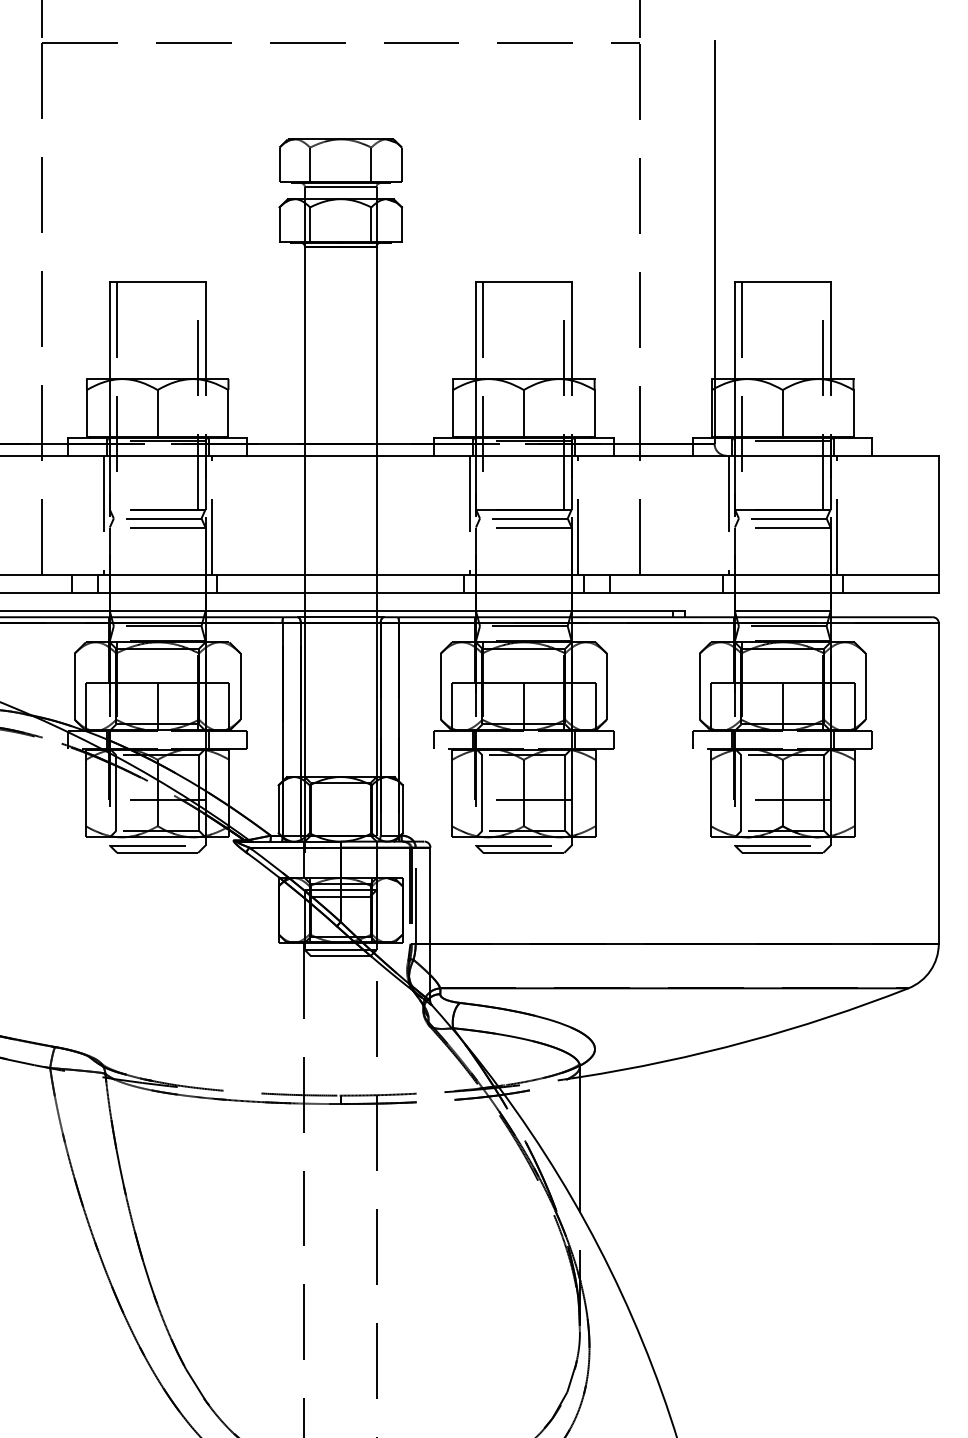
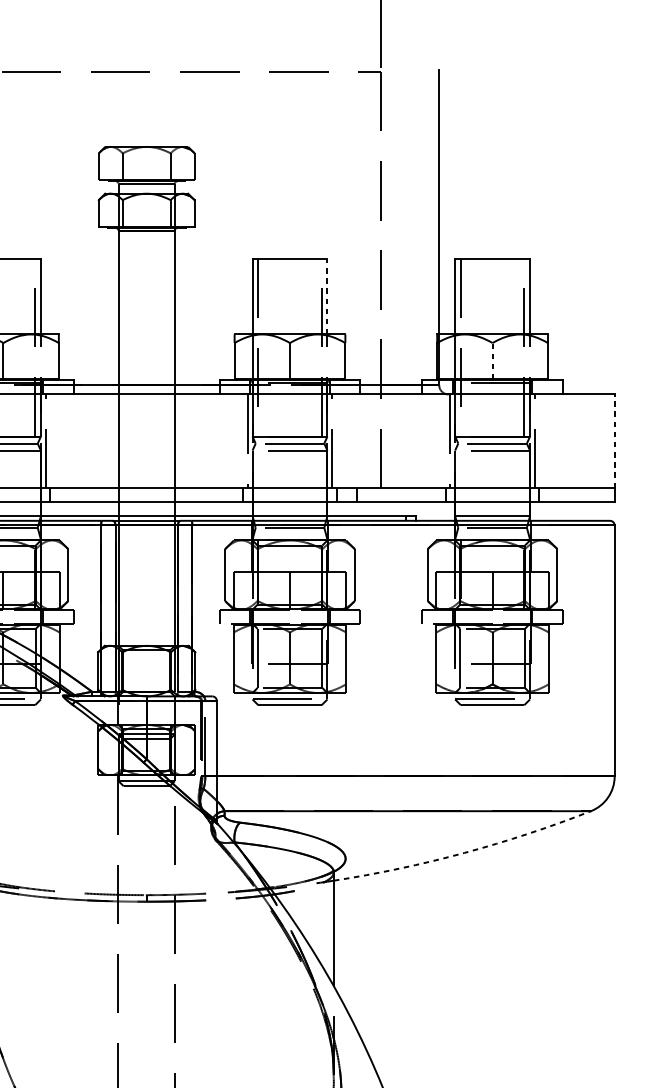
line: (571, 330) -> (327, 296), solid -> dashed
line: (782, 412) -> (492, 360), solid -> dashed
line: (938, 515) -> (614, 441), solid -> dashed
arc: (746, 1041) -> (464, 852), solid -> dashed

